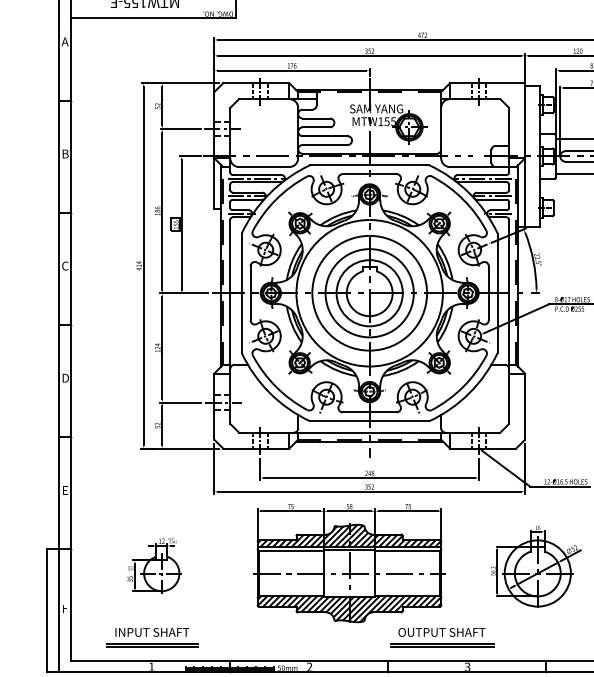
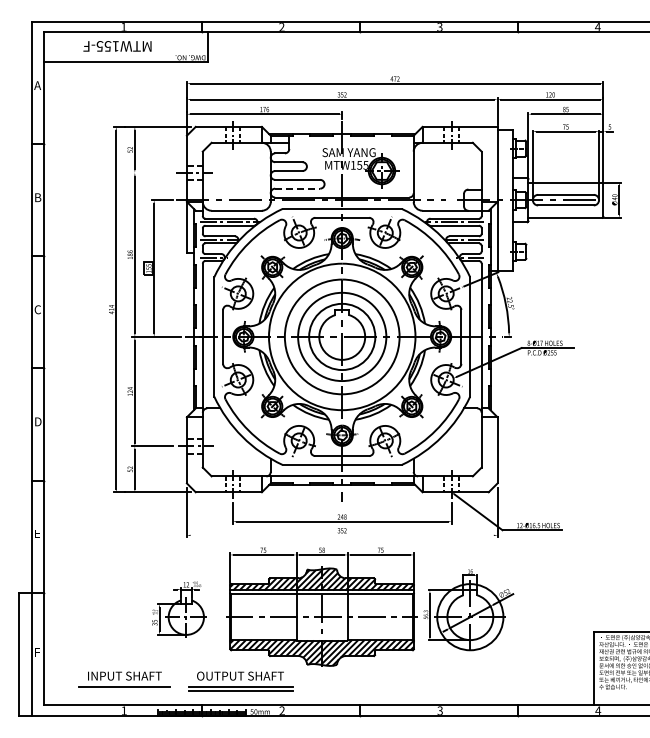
line: (180, 128) -> (153, 172), removed
line: (324, 144) -> (297, 188), solid -> dashed
line: (368, 491) -> (341, 535), removed
part: (154, 565) -> (179, 609), moved
part: (535, 566) -> (468, 610), moved
part: (441, 637) -> (240, 681), moved
line: (151, 646) -> (124, 690), removed

